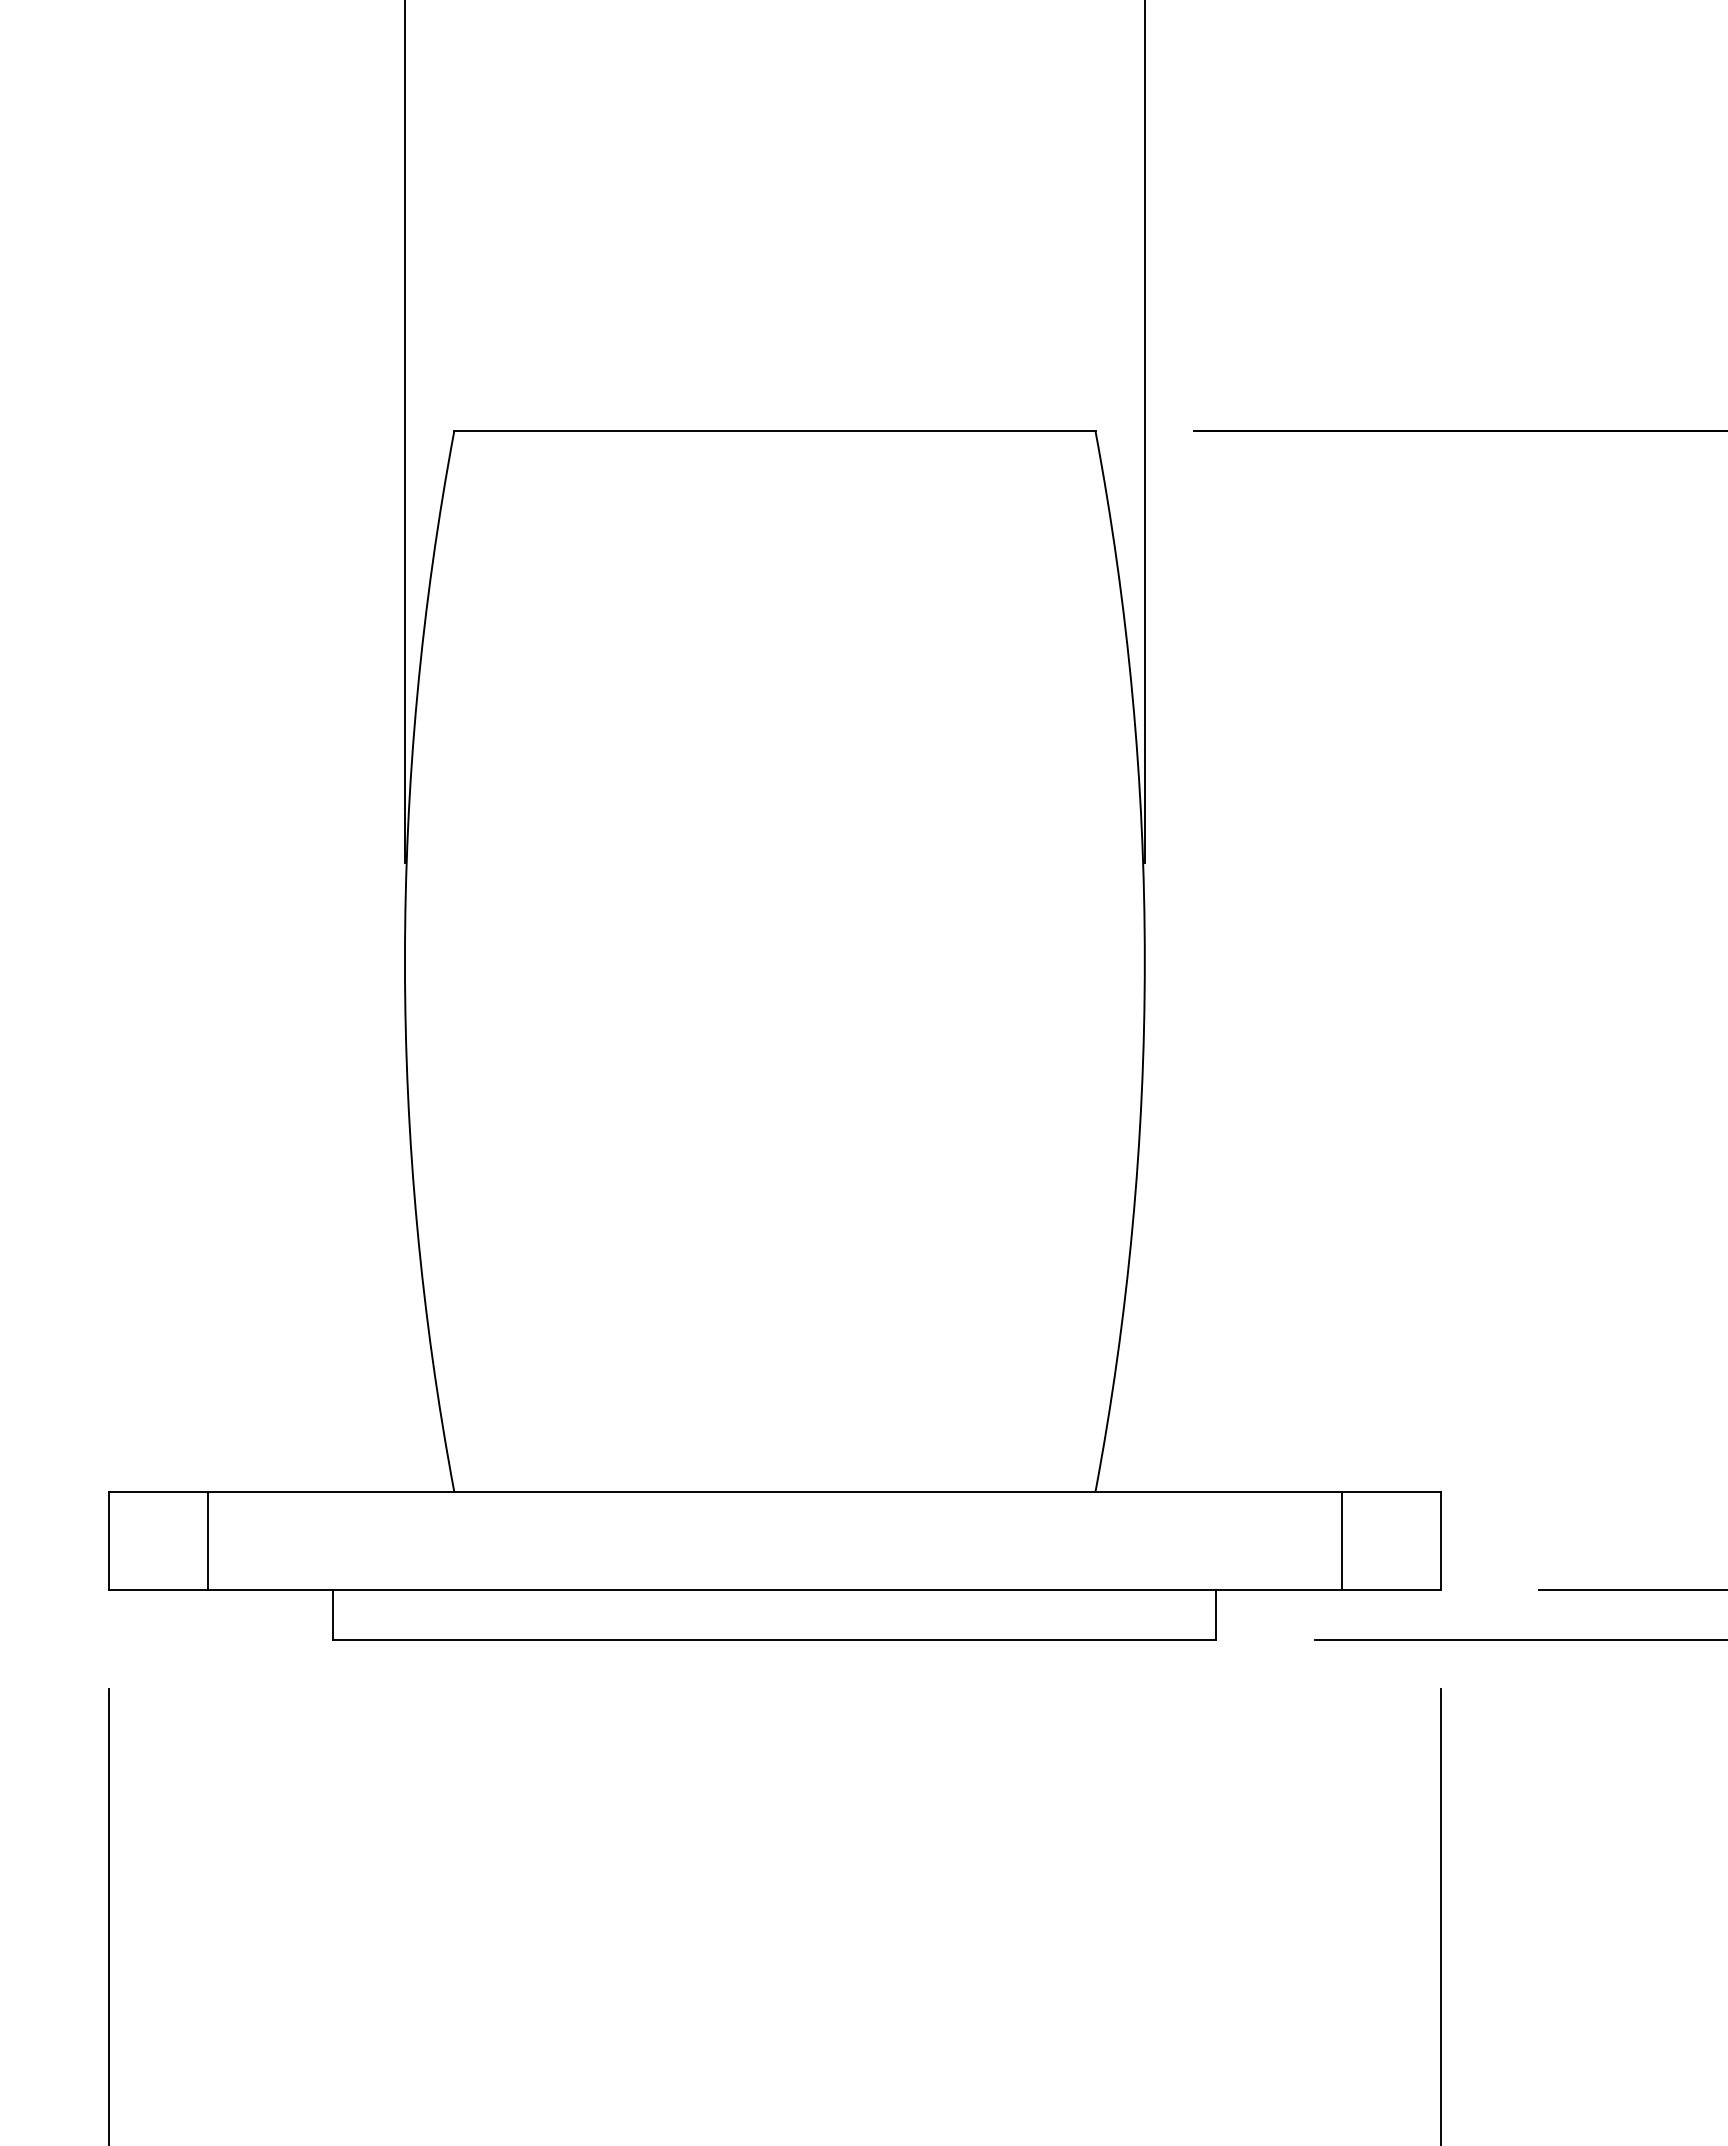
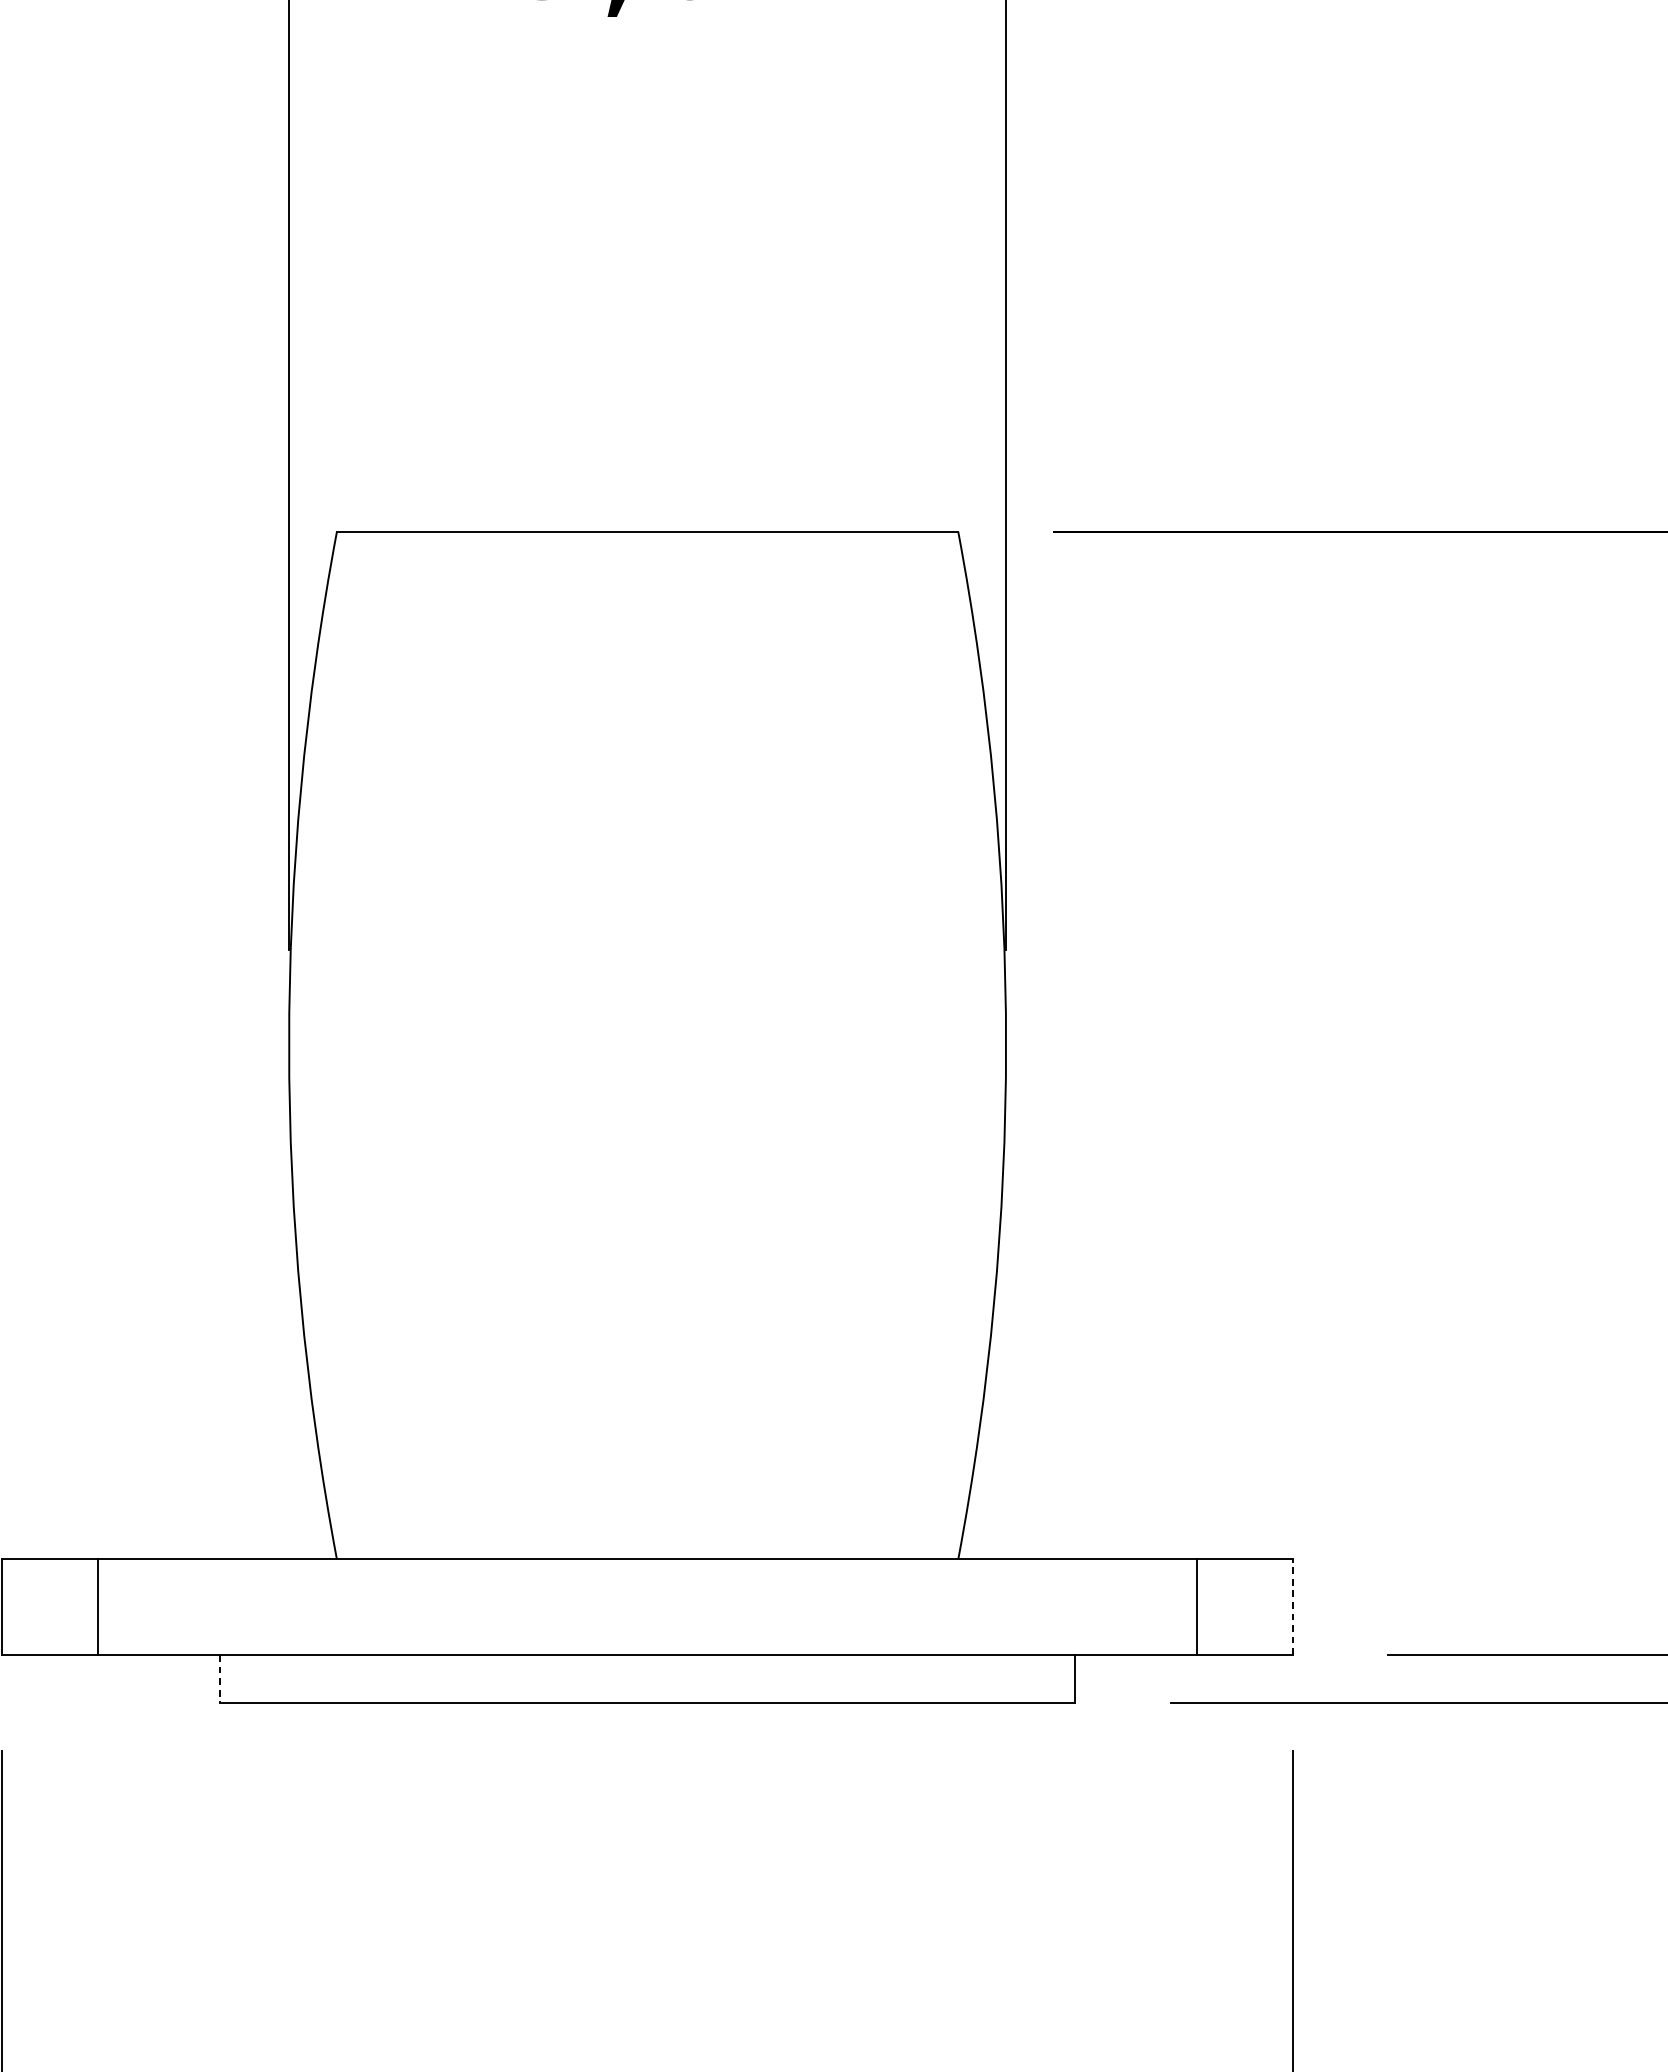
line: (1440, 1540) -> (1292, 1606), solid -> dashed
line: (333, 1615) -> (219, 1679), solid -> dashed

